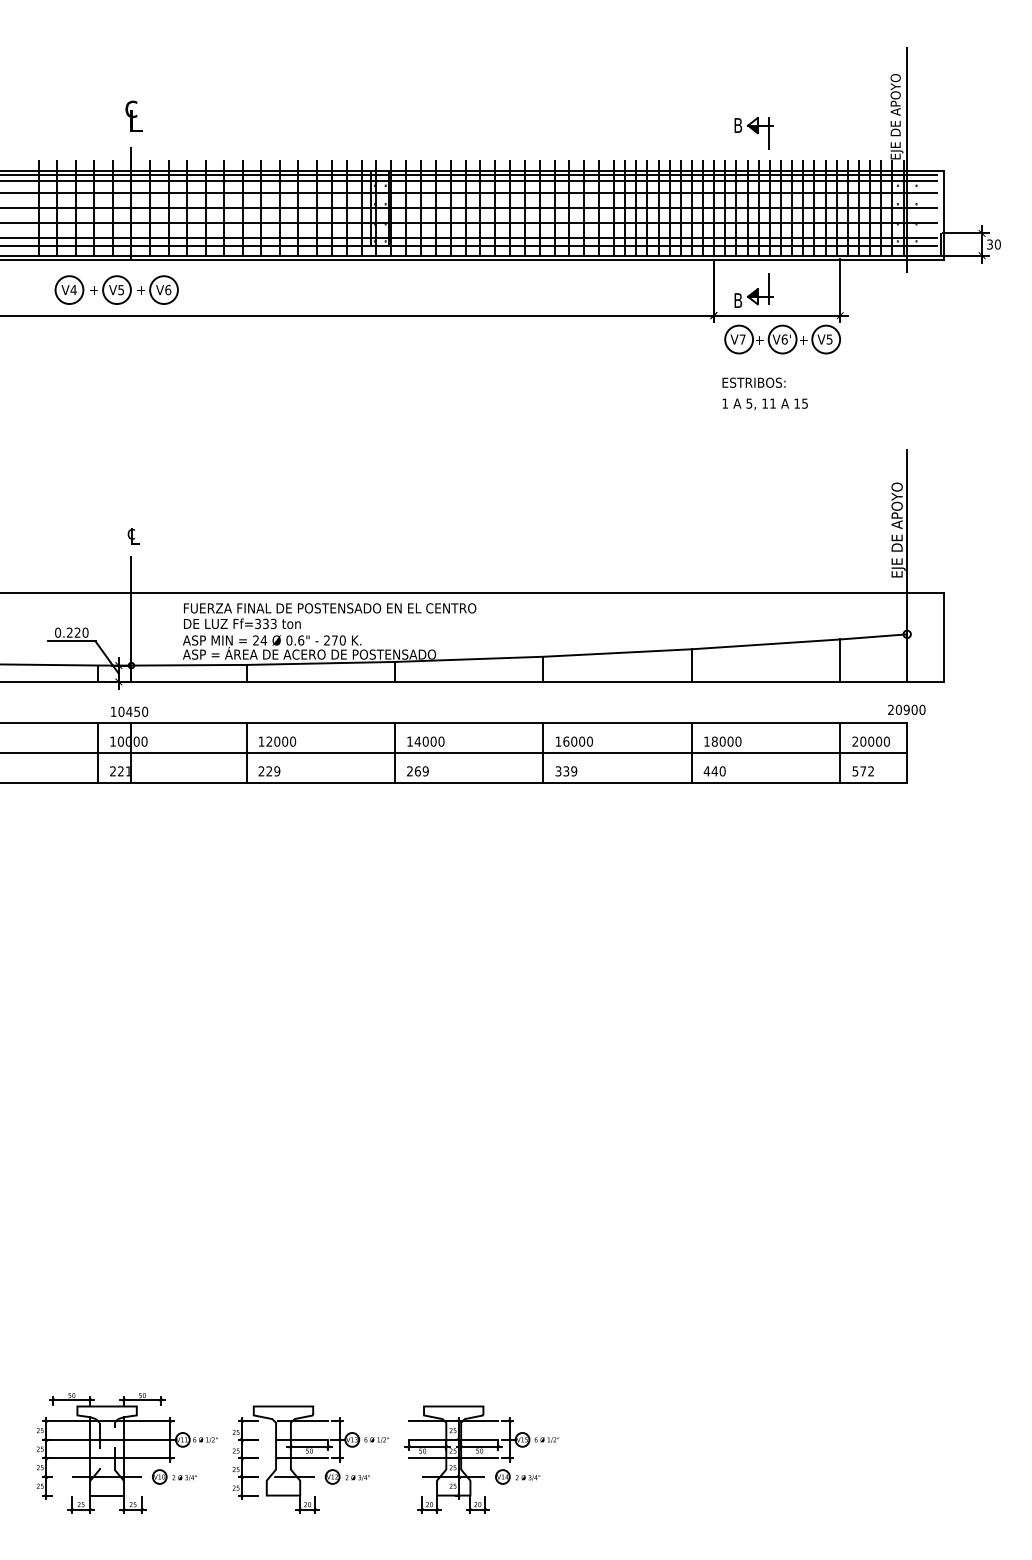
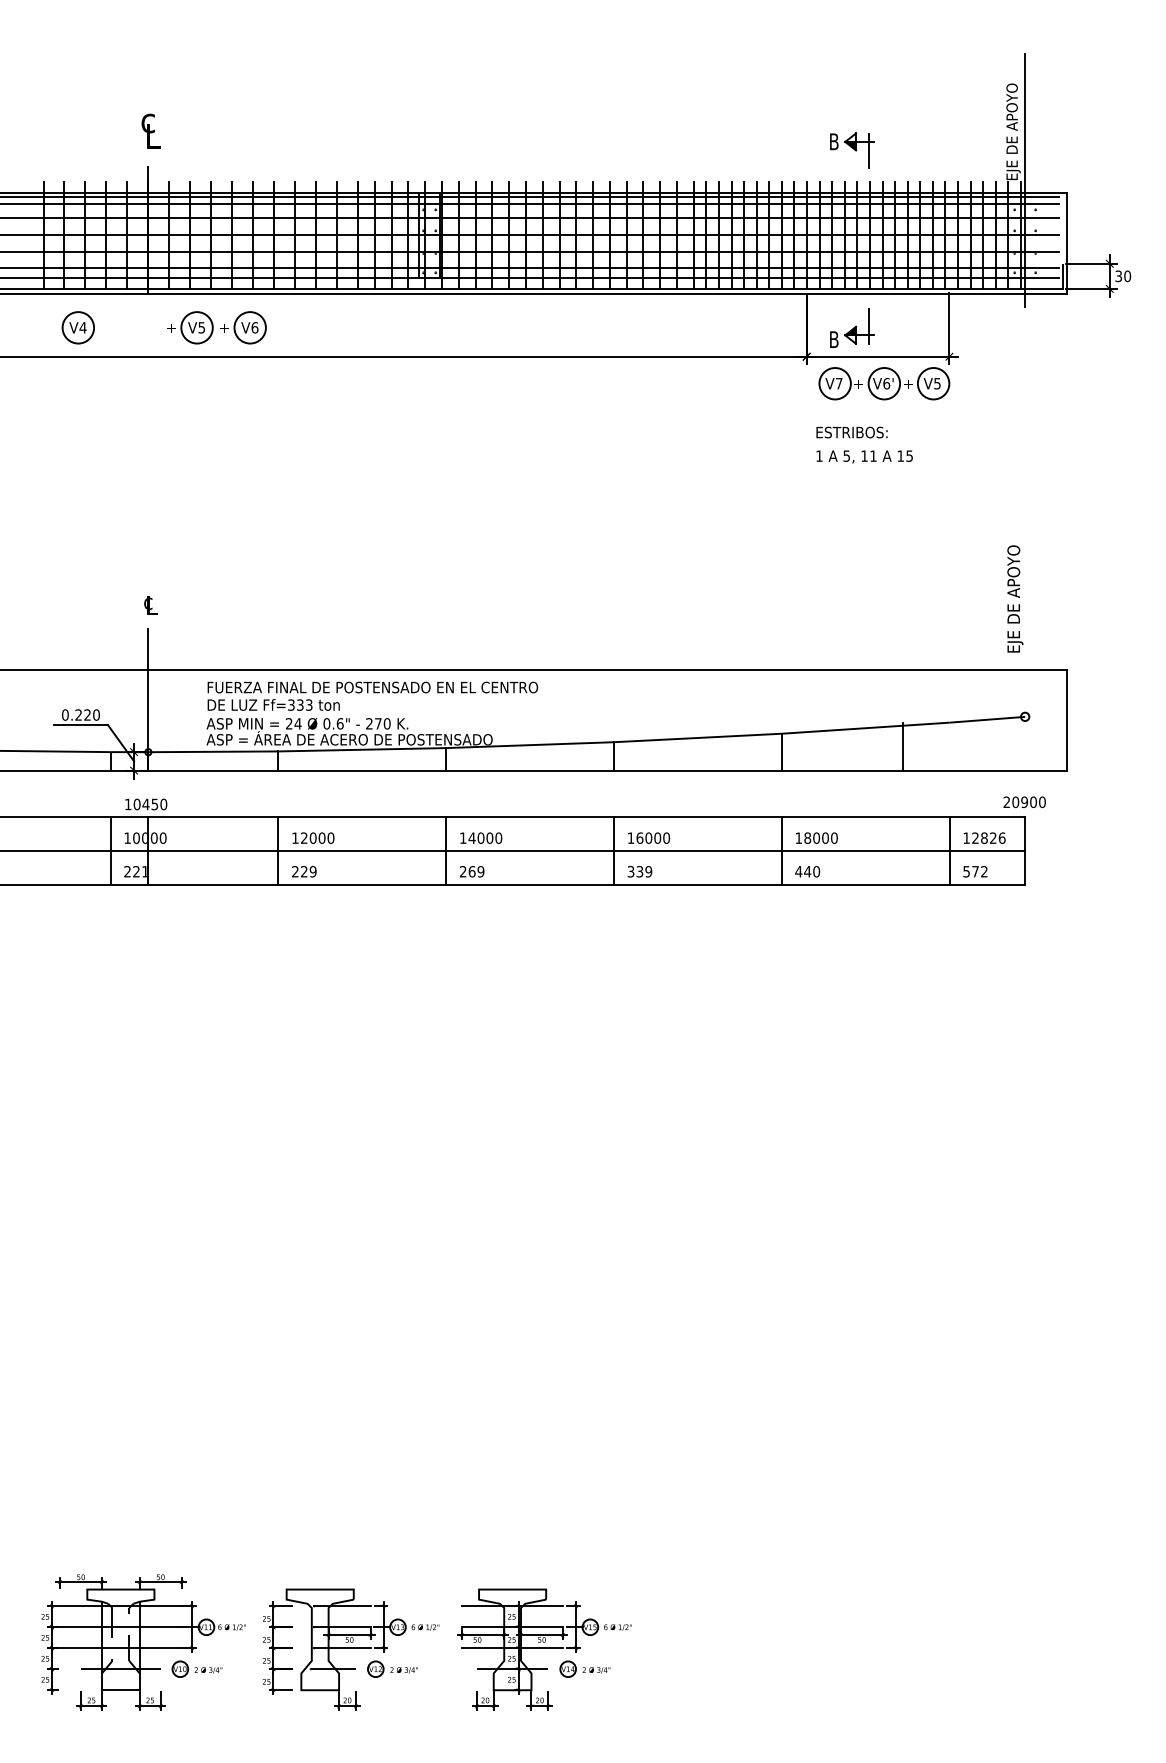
part: (134, 289) -> (216, 327), moved
line: (907, 564) -> (1025, 638), removed
line: (840, 660) -> (902, 746), moved
text: (871, 741) -> (984, 837), 20000 -> 12826

